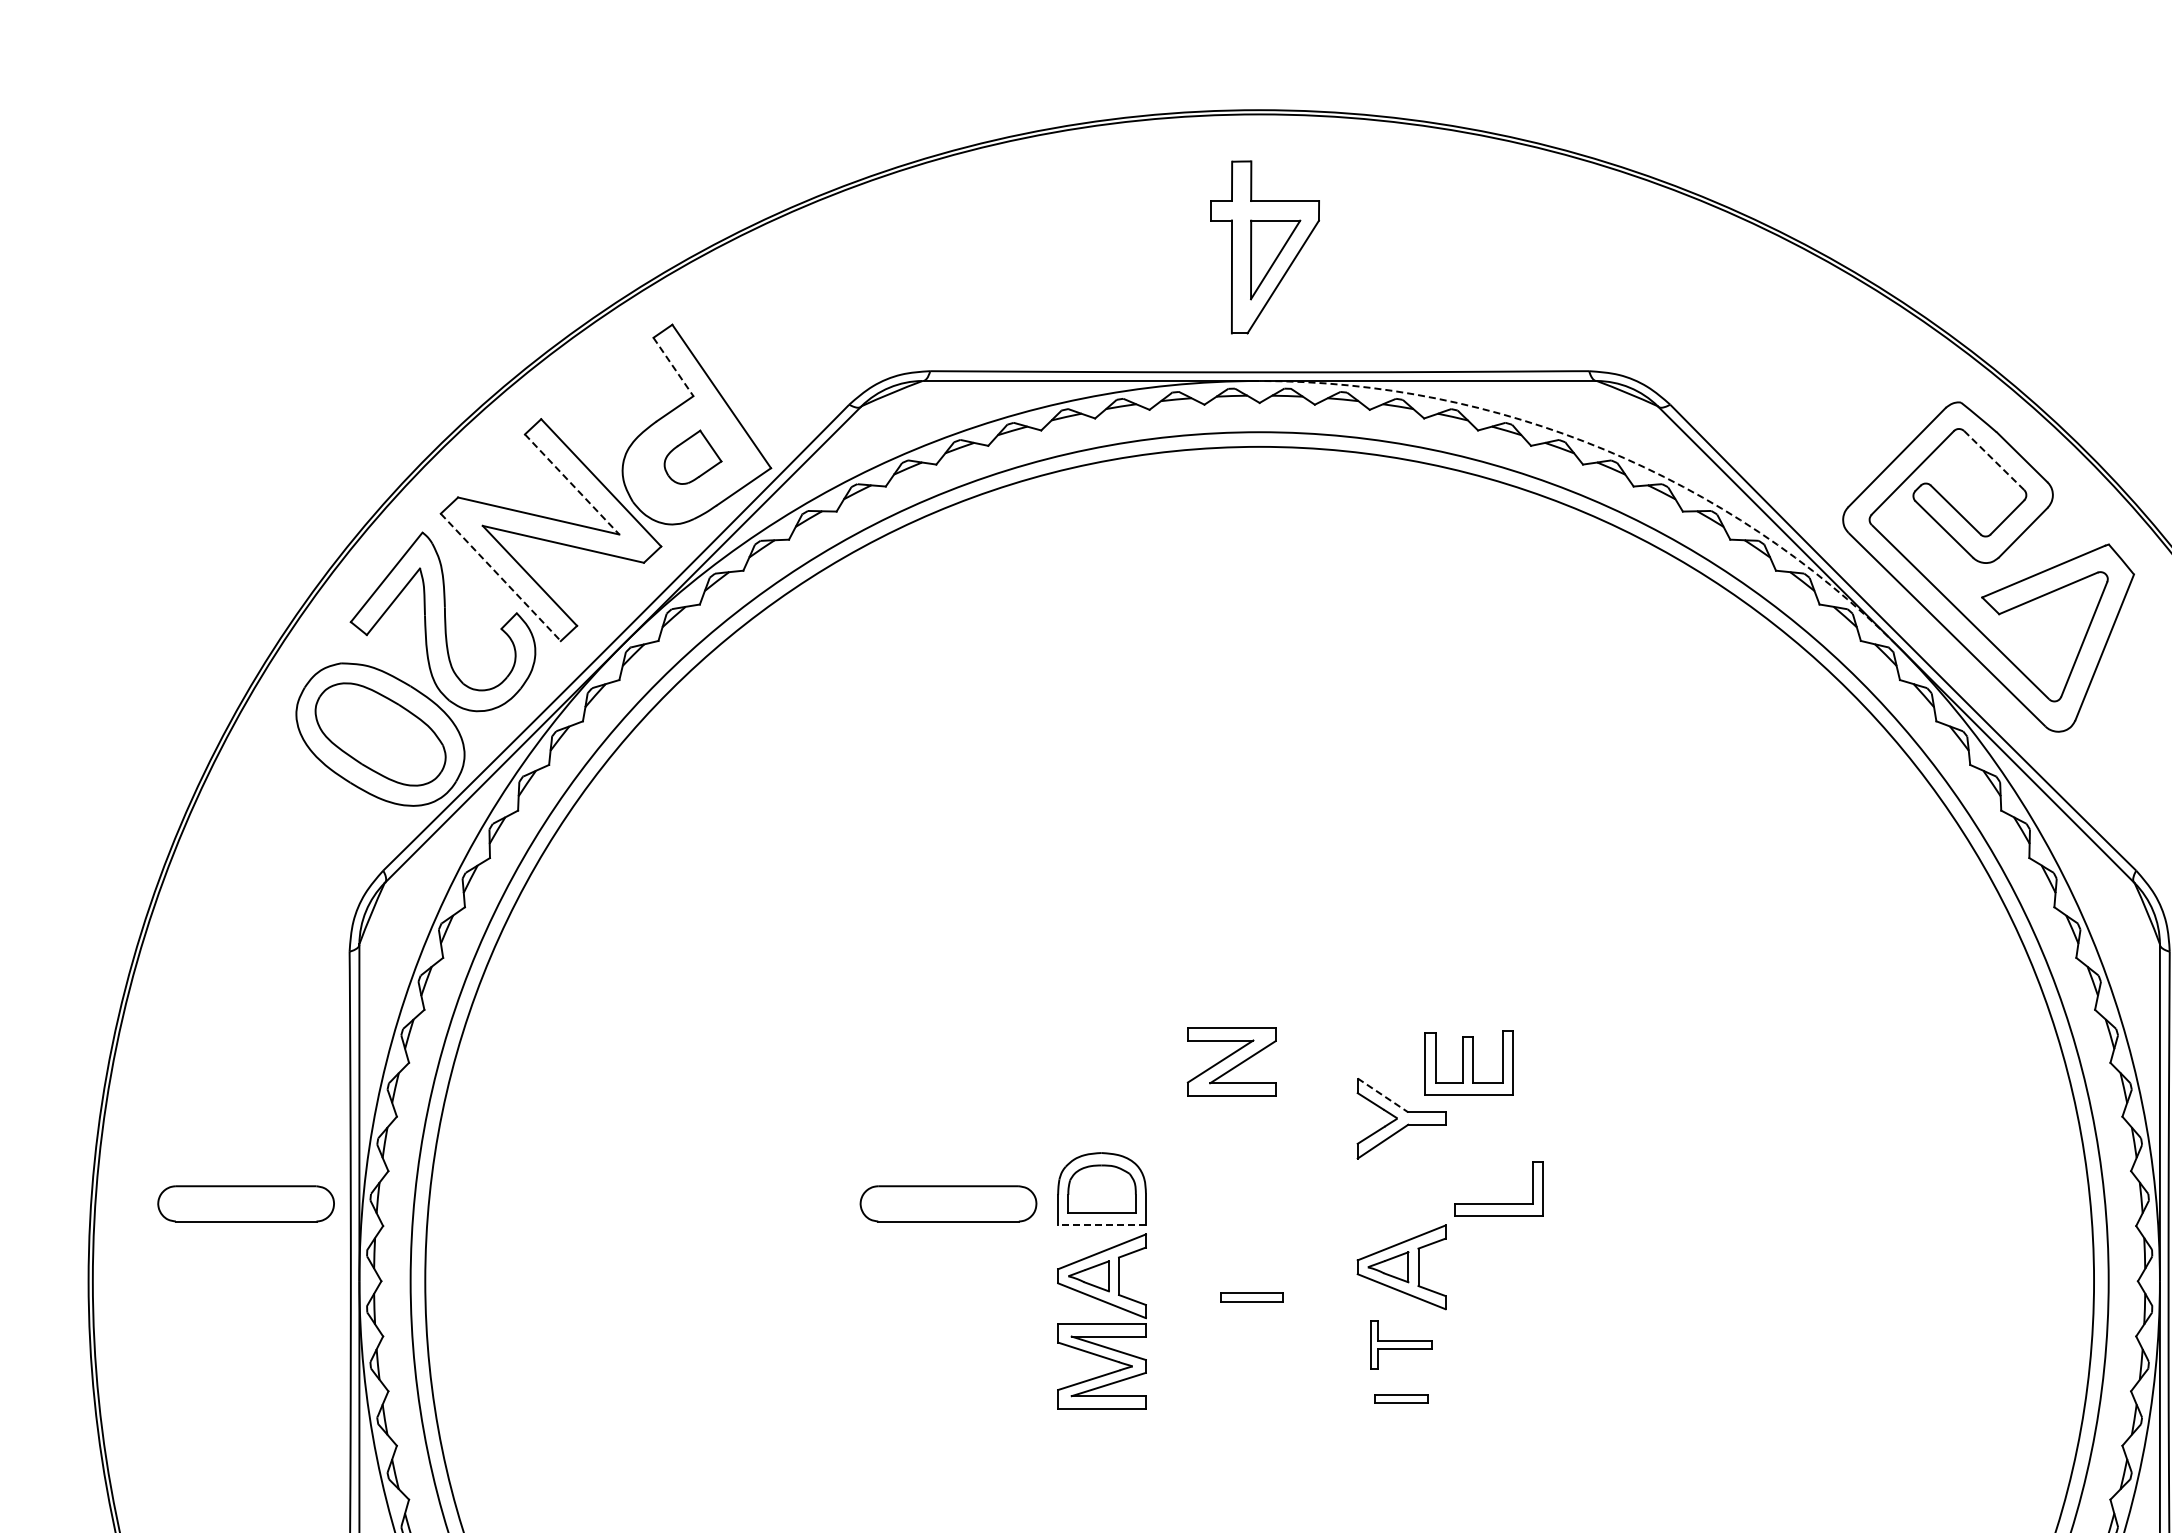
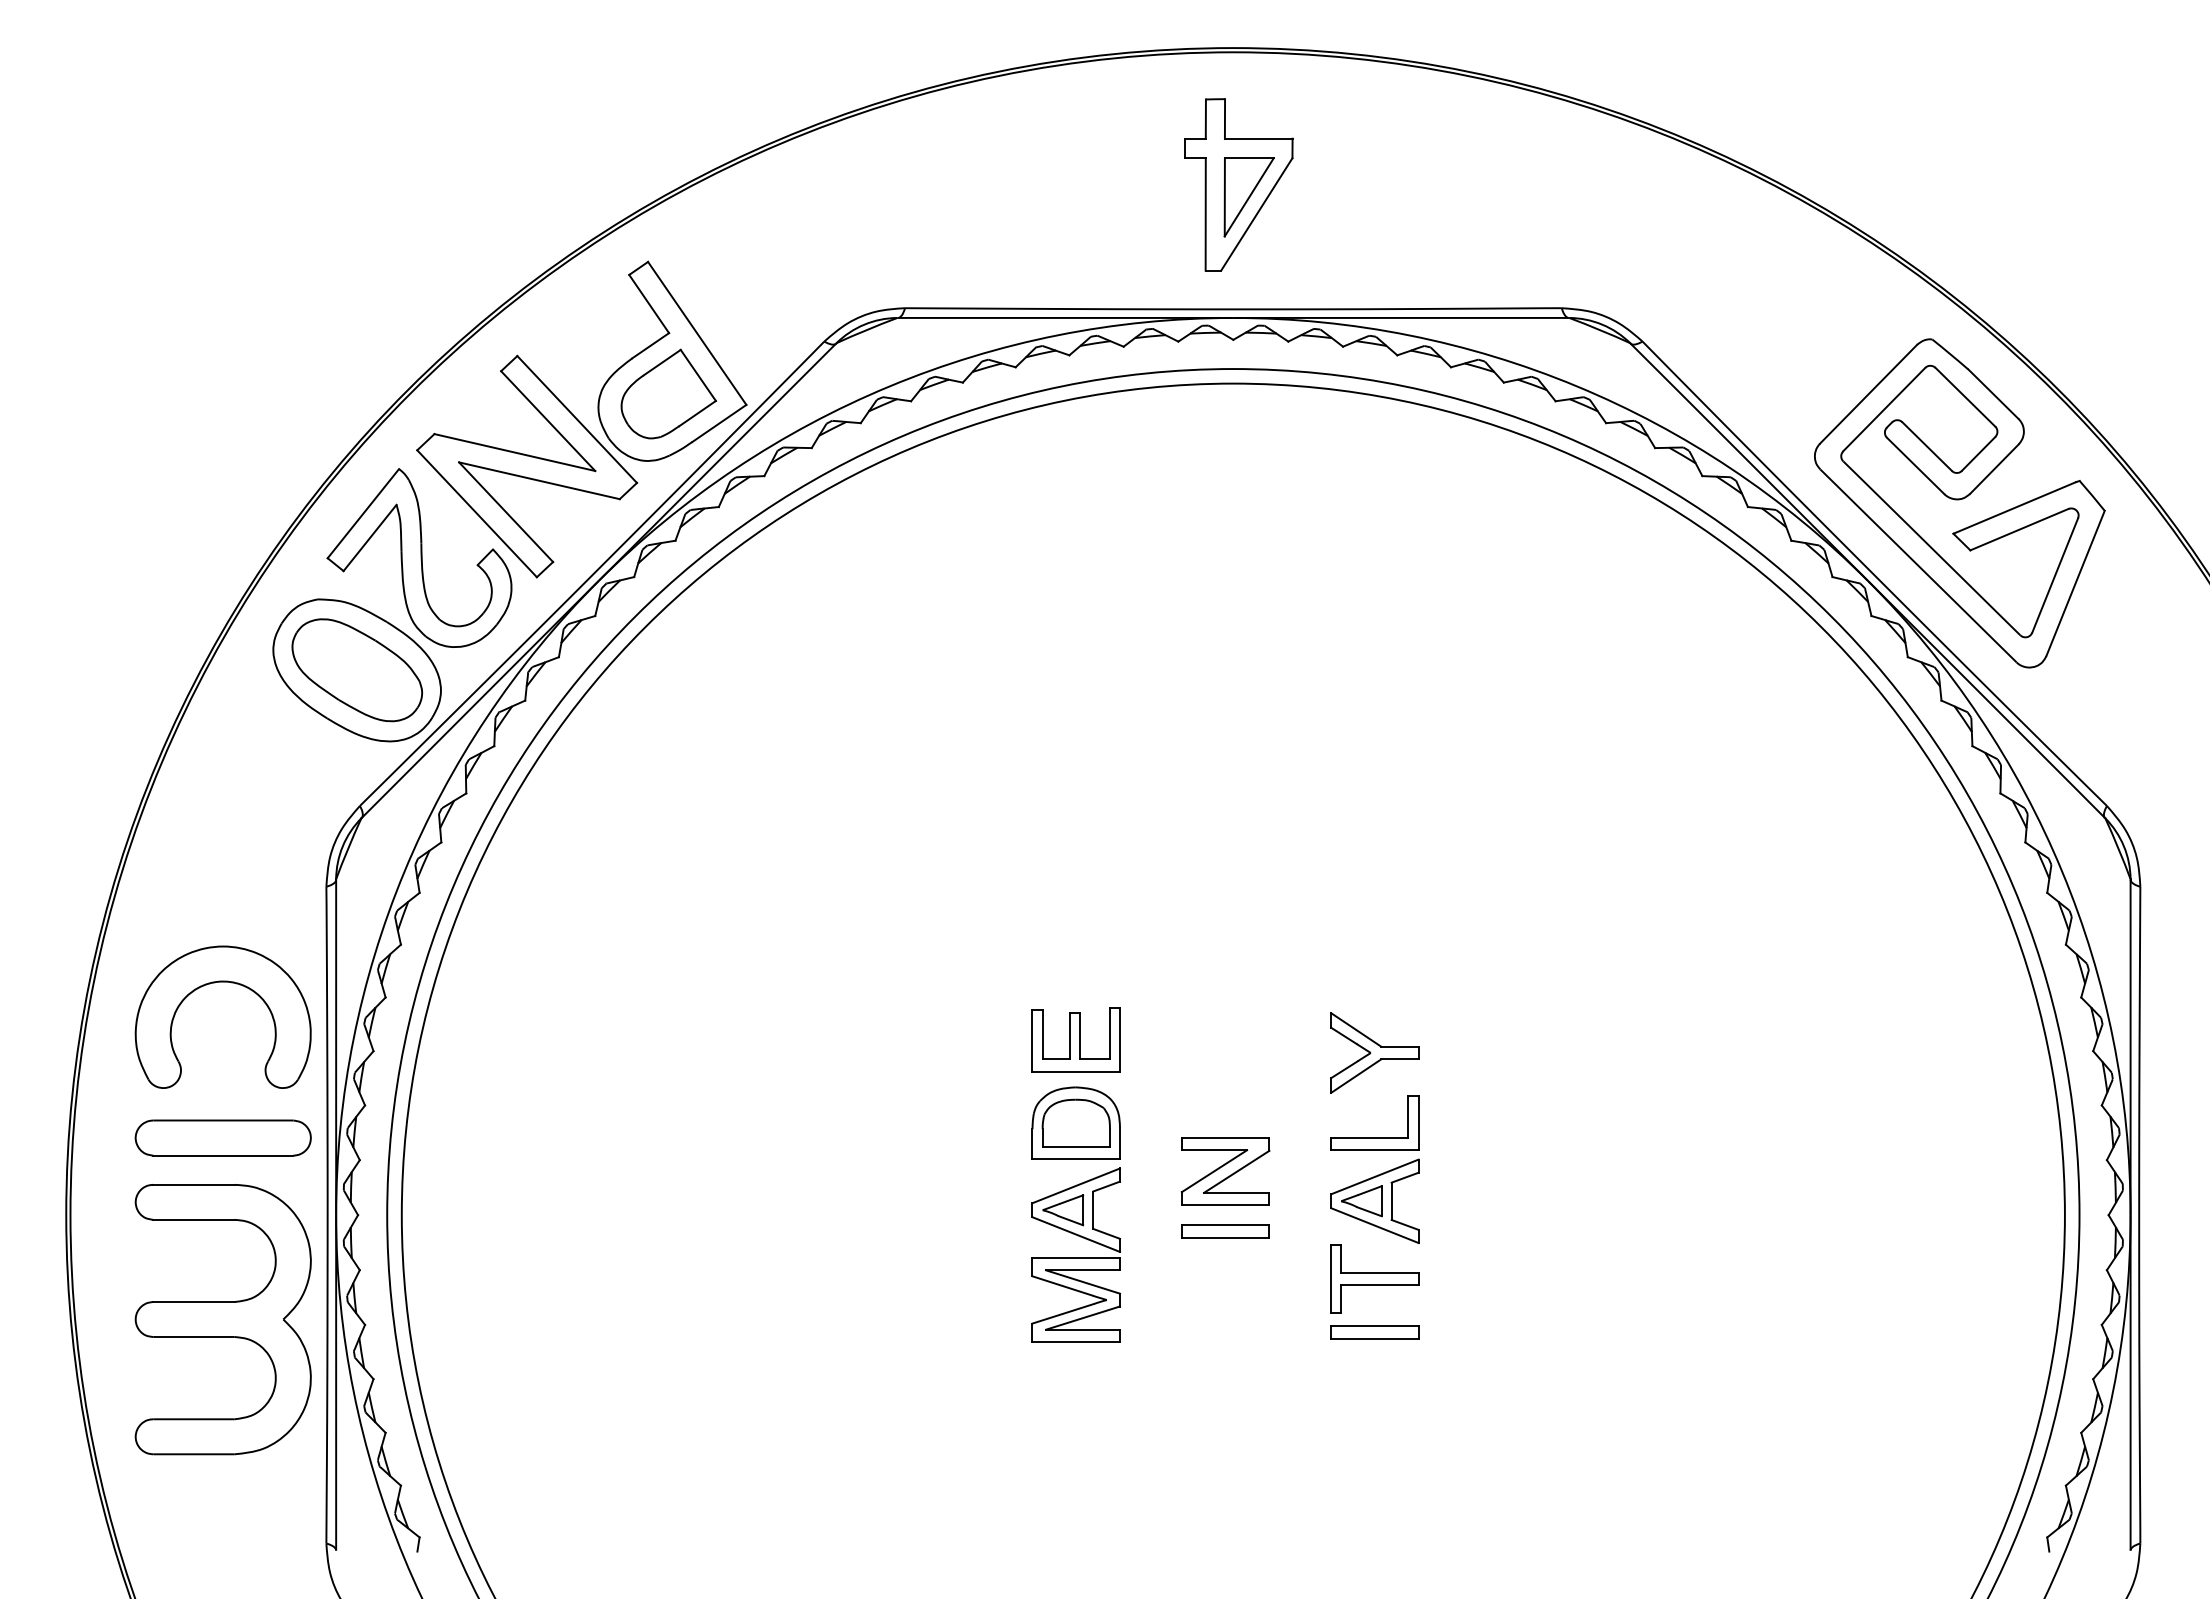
line: (673, 367) -> (649, 304), dashed -> solid
arc: (1603, 449) -> (1576, 386), dashed -> solid
part: (692, 456) -> (668, 393), size x1.67
line: (1994, 460) -> (1965, 397), dashed -> solid
line: (572, 484) -> (548, 421), dashed -> solid
line: (501, 578) -> (477, 514), dashed -> solid
part: (238, 1048) -> (215, 983), added
part: (1231, 1061) -> (1225, 1171), moved
part: (1468, 1062) -> (1075, 1039), moved
line: (1383, 1095) -> (1356, 1030), dashed -> solid
part: (947, 1203) -> (922, 1137), removed
part: (1498, 1203) -> (1374, 1137), moved
line: (1102, 1225) -> (1076, 1159), dashed -> solid
part: (1251, 1297) -> (1225, 1231), size x1.43
part: (1401, 1344) -> (1374, 1278), size x1.43
part: (245, 1385) -> (222, 1319), added
part: (1401, 1398) -> (1374, 1332), size x1.67

